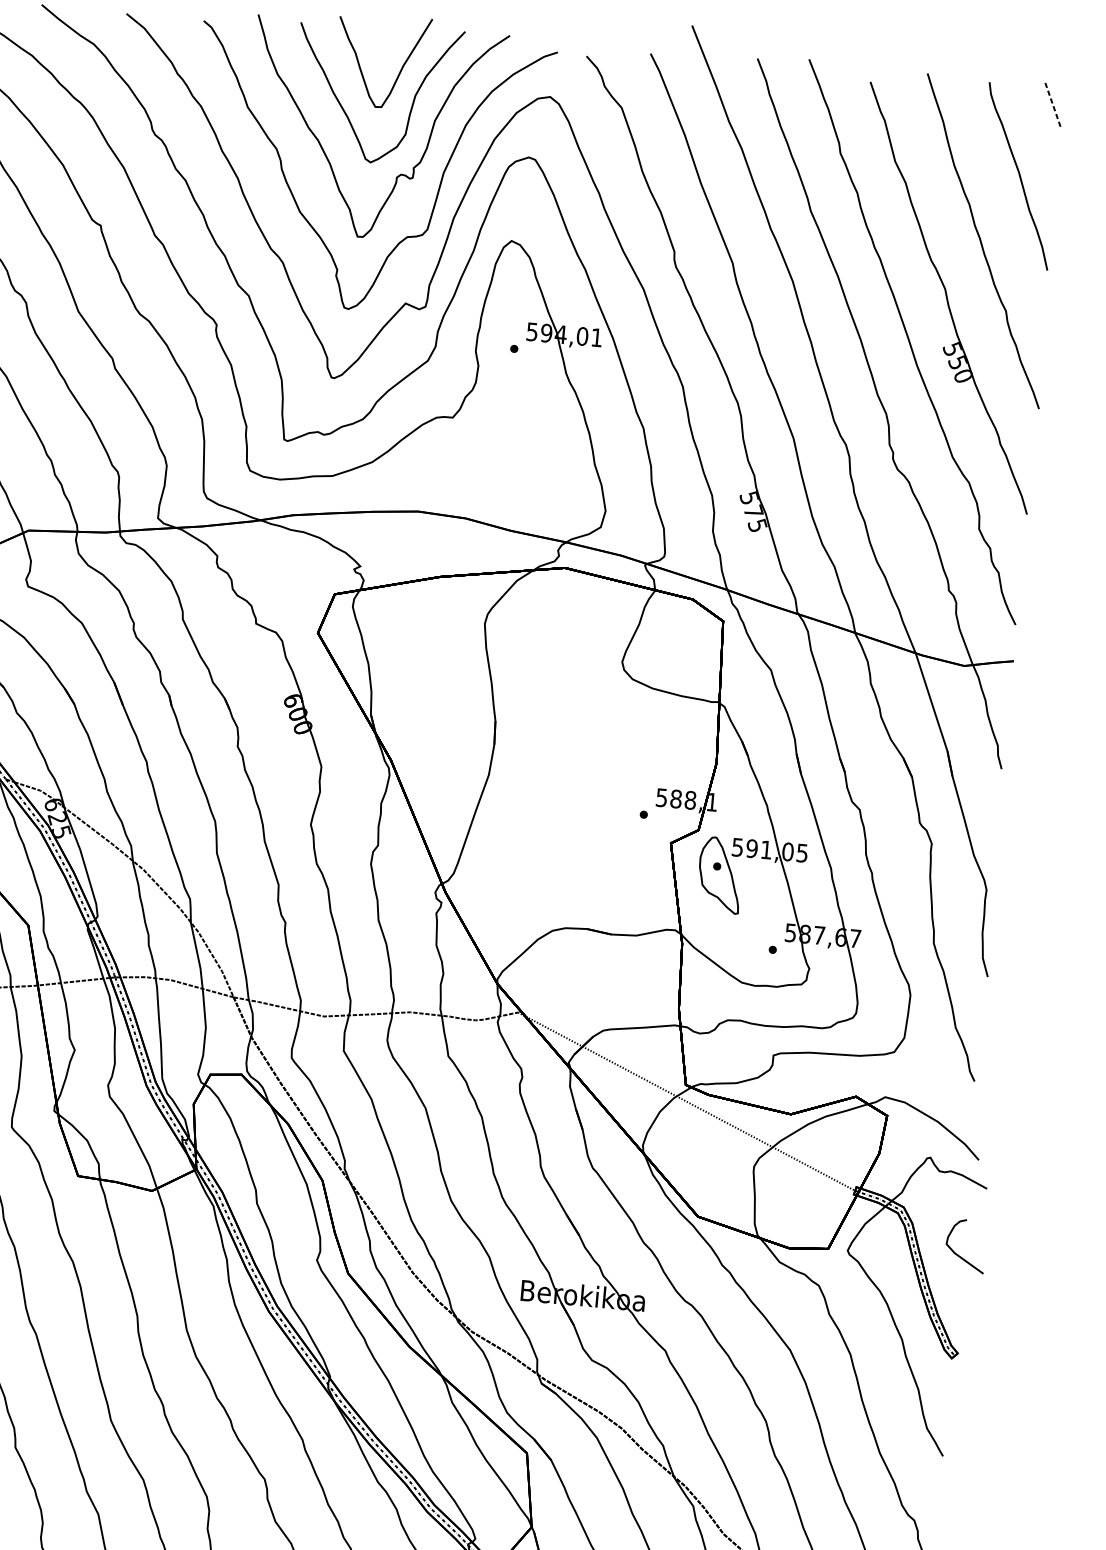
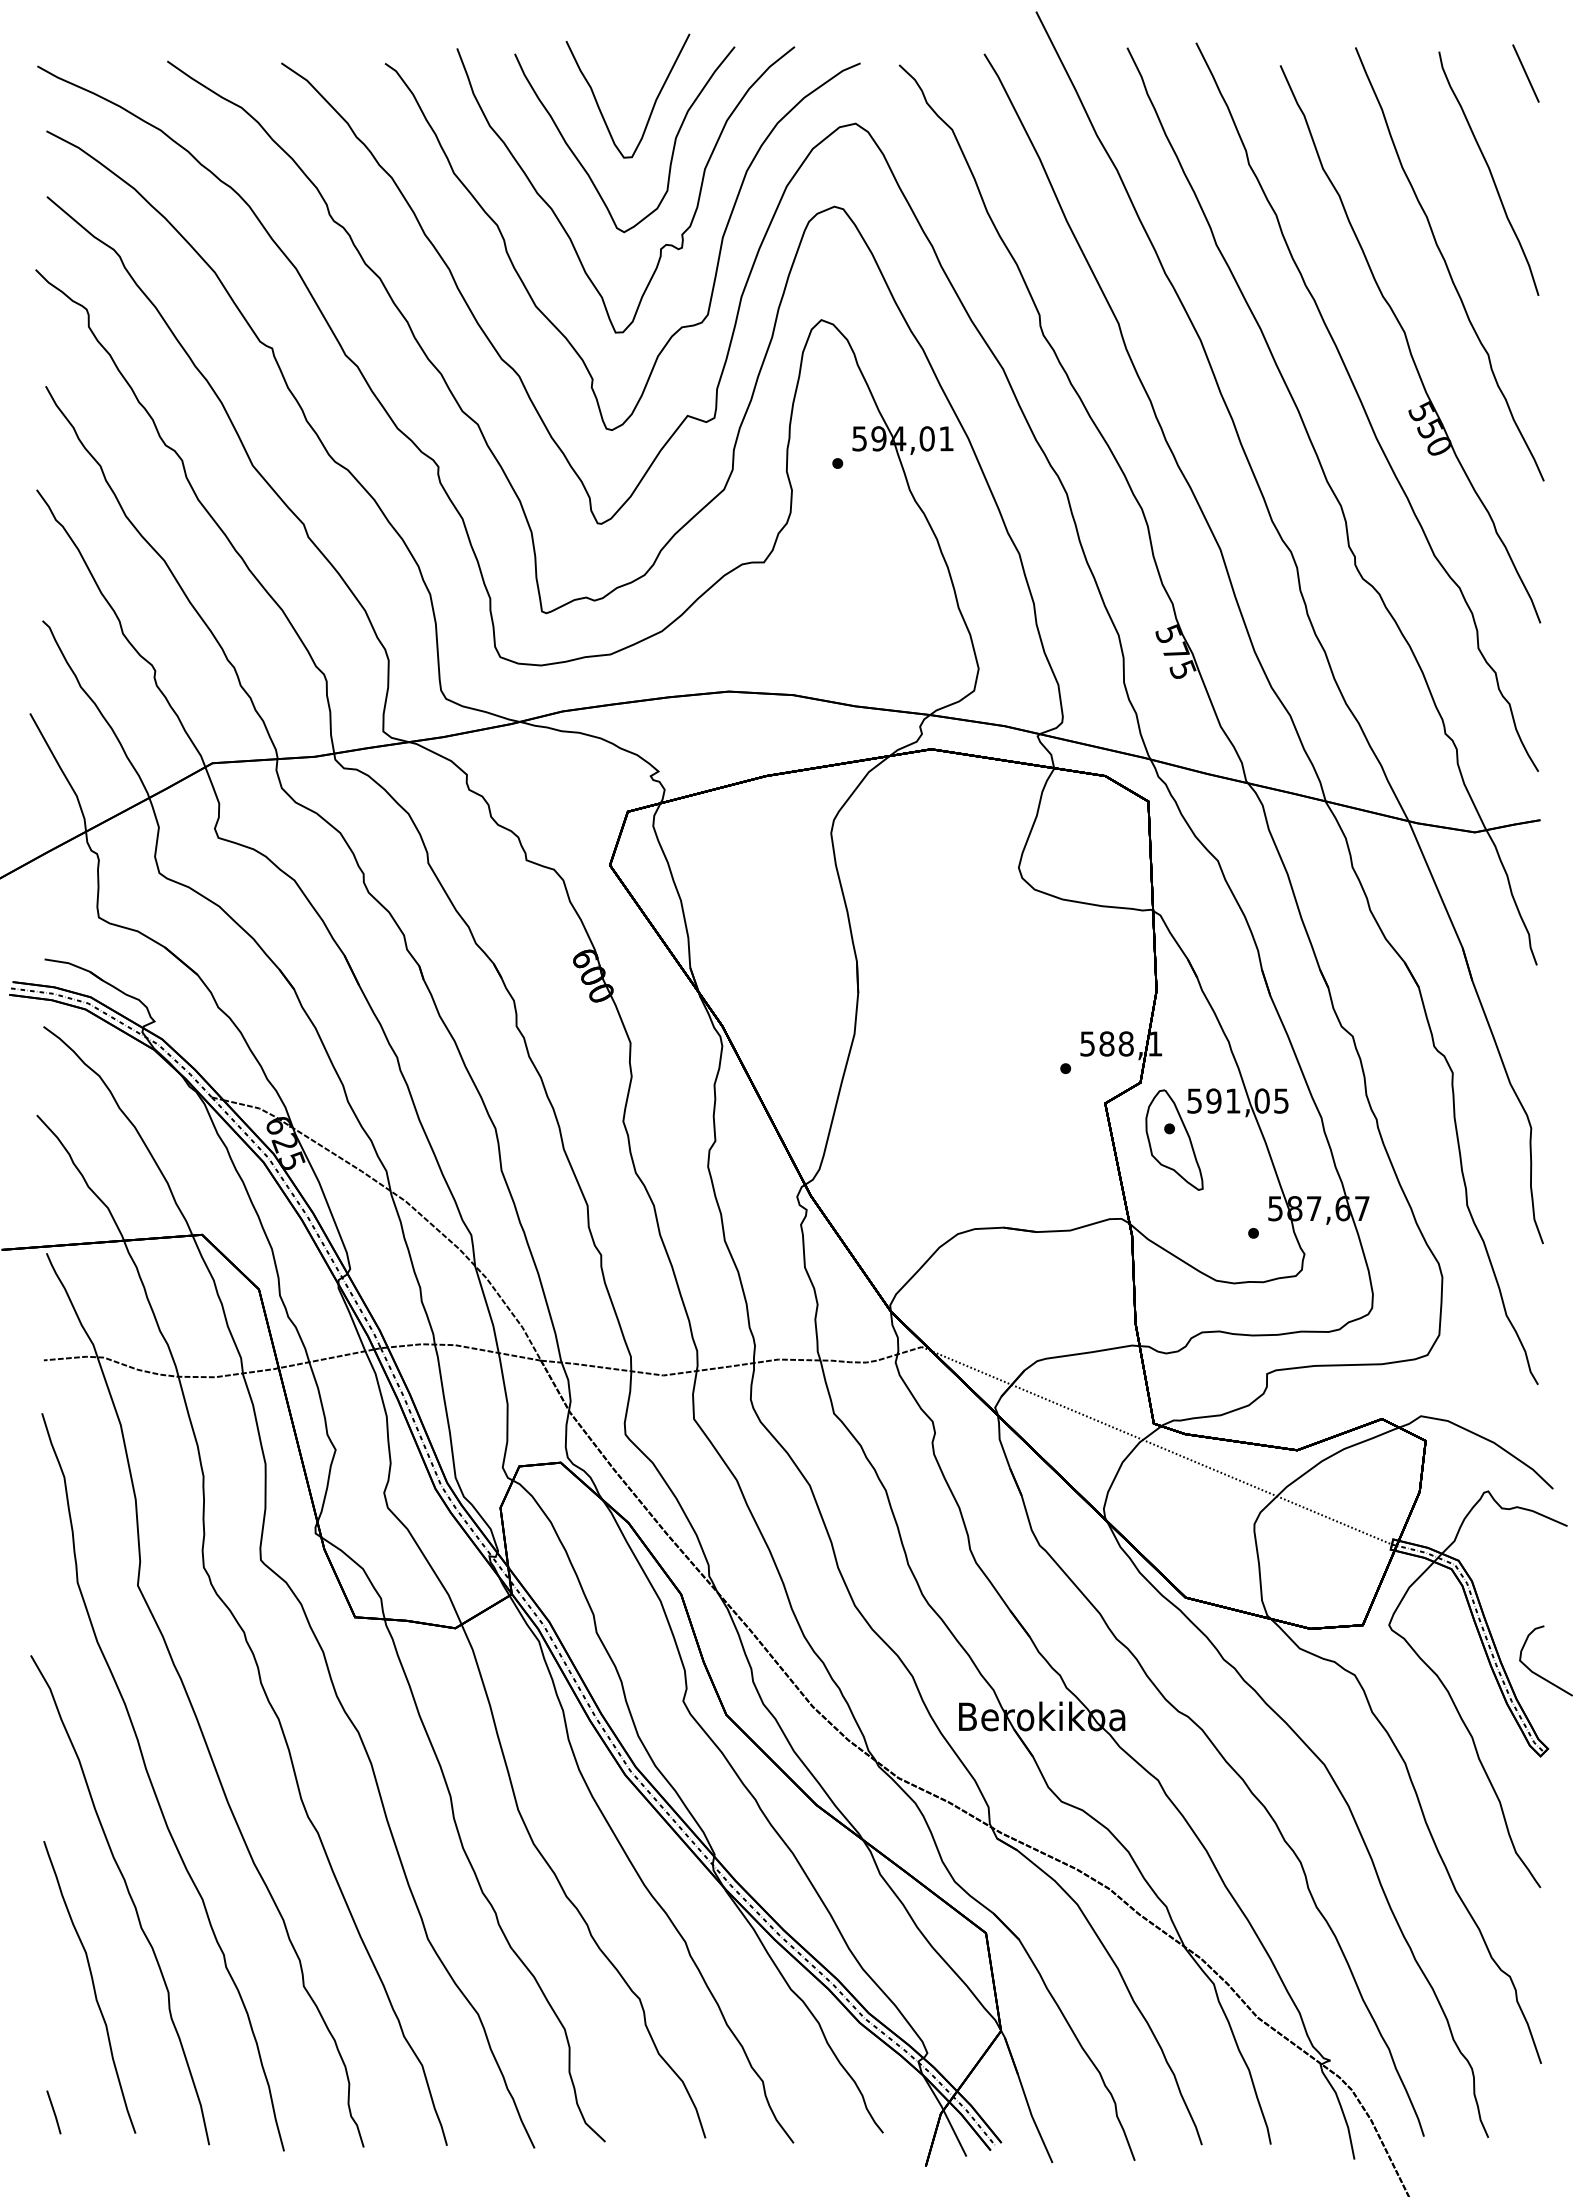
line: (1052, 104) -> (1525, 73), dashed -> solid
curve: (958, 1254) -> (1537, 1673), moved

